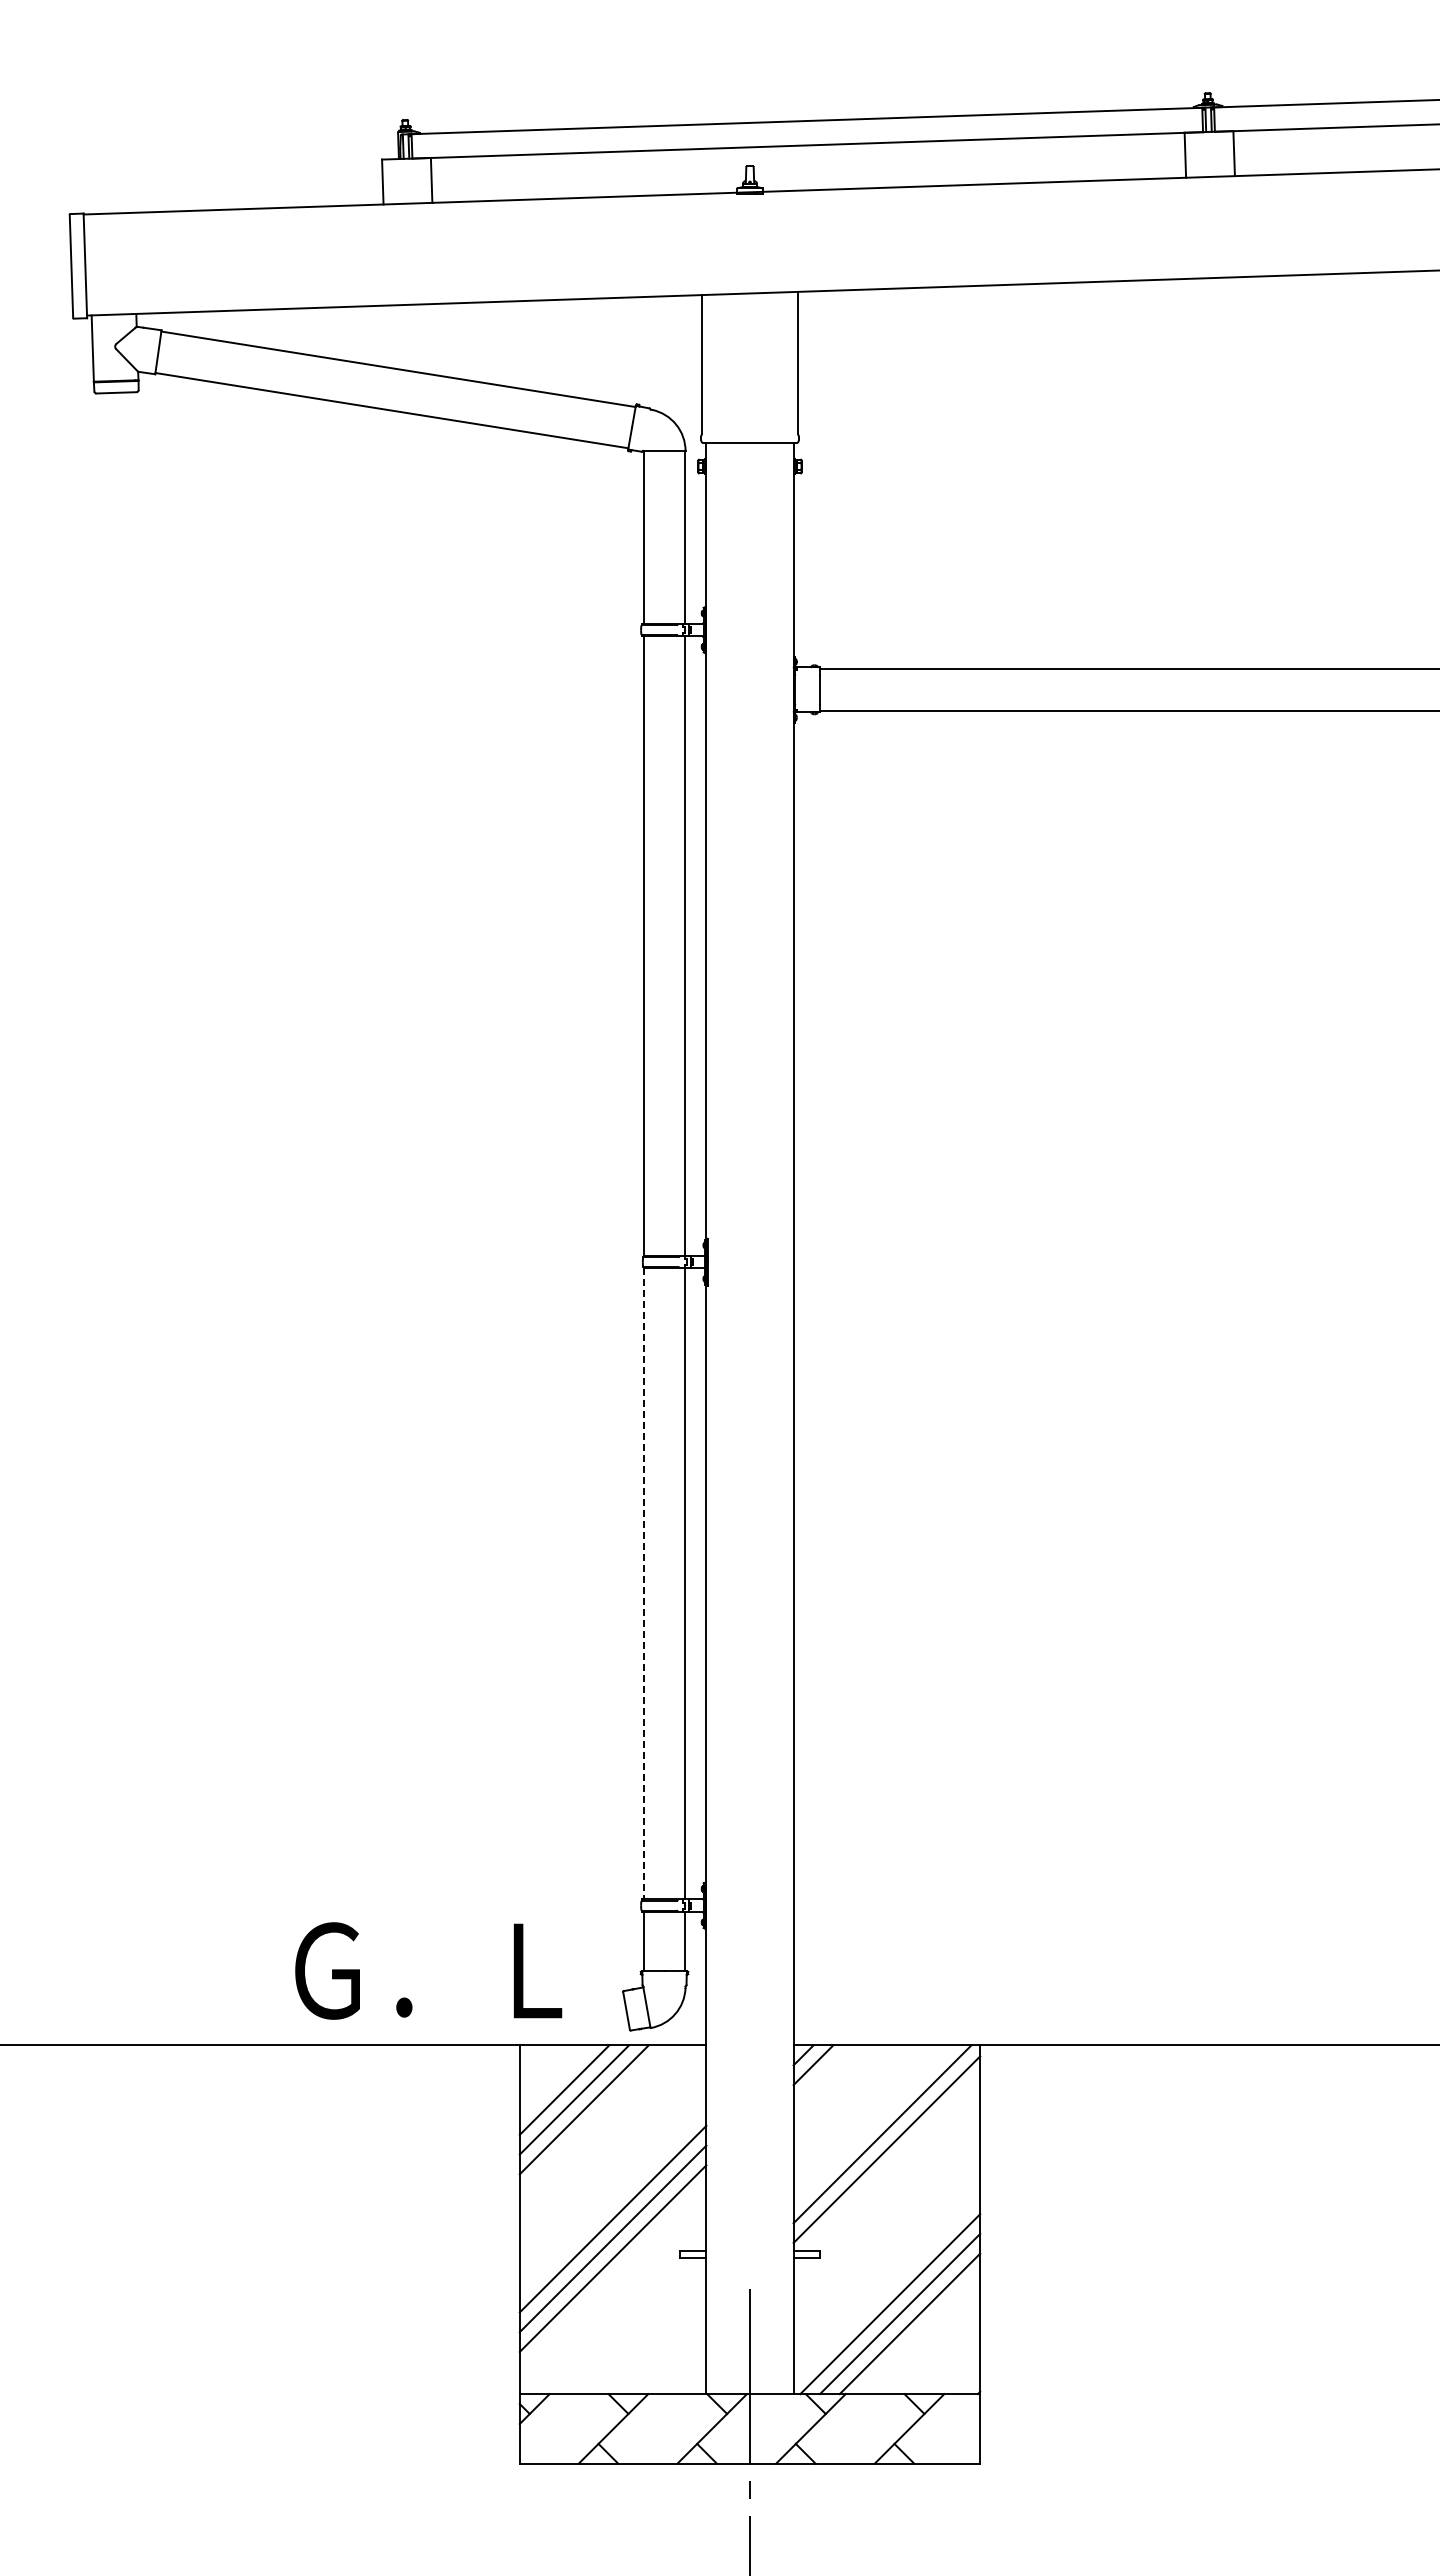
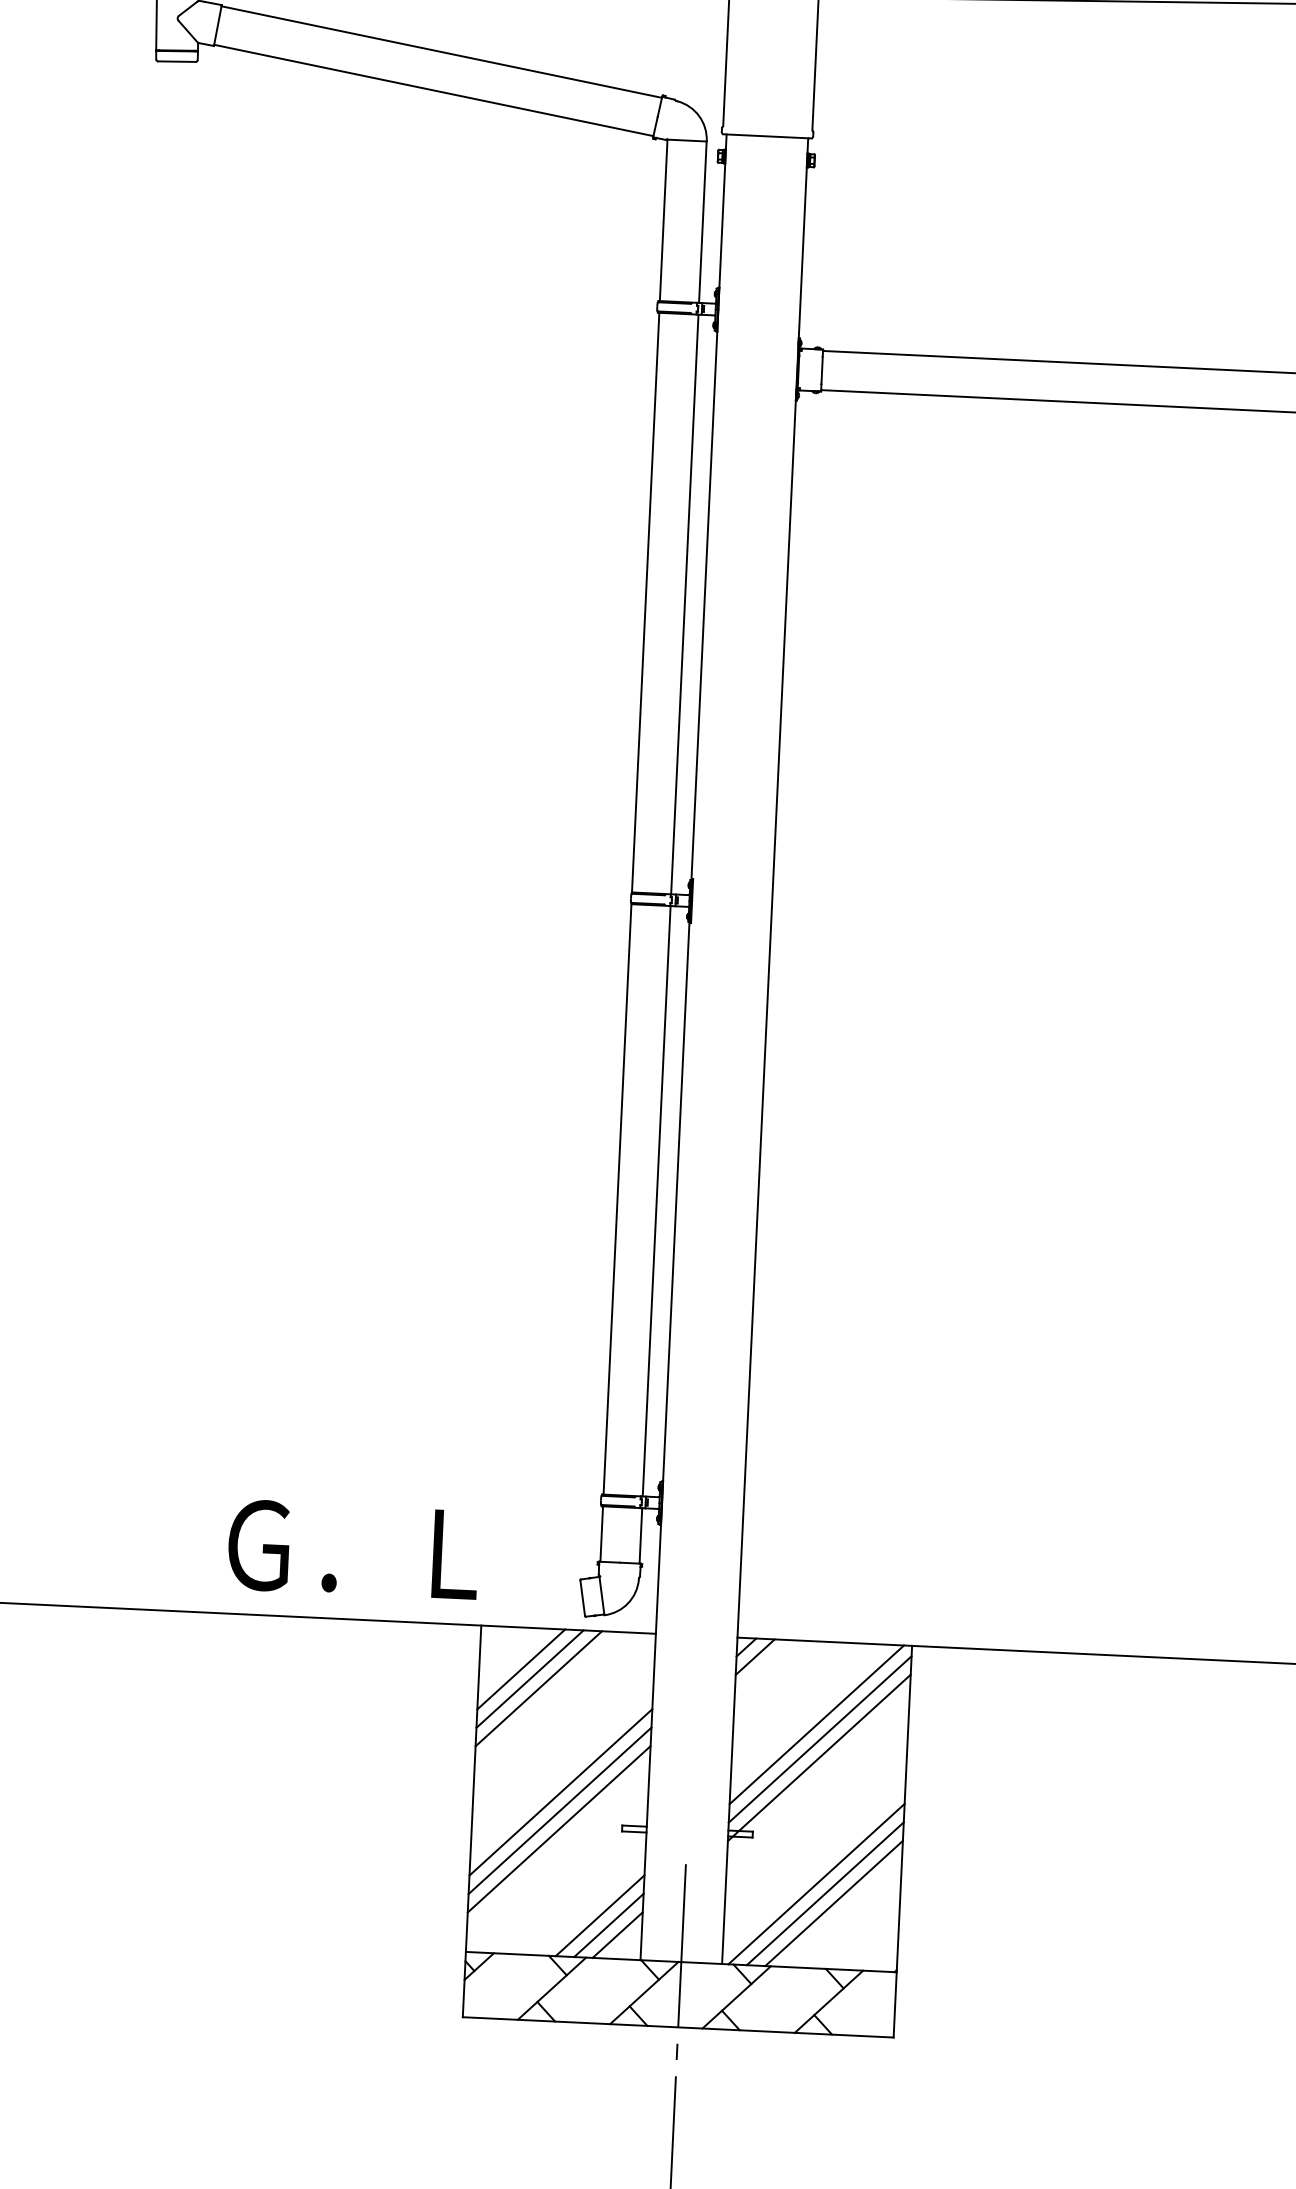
line: (643, 1583) -> (617, 1198), dashed -> solid
text: (428, 1970) -> (353, 1549), moved
line: (886, 2169) -> (818, 1757), added
line: (660, 2348) -> (599, 1915), added
line: (670, 2358) -> (608, 1925), added
line: (680, 2368) -> (617, 1935), added

